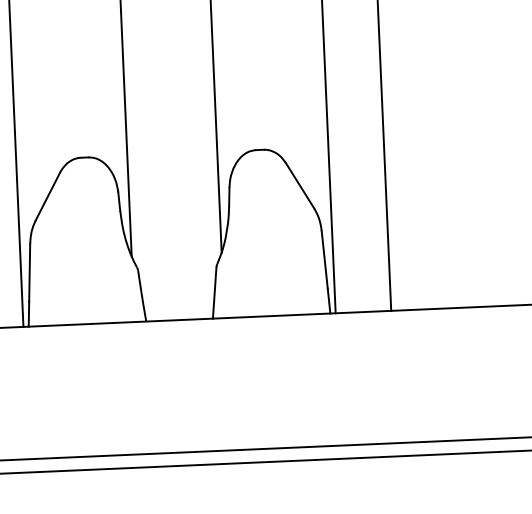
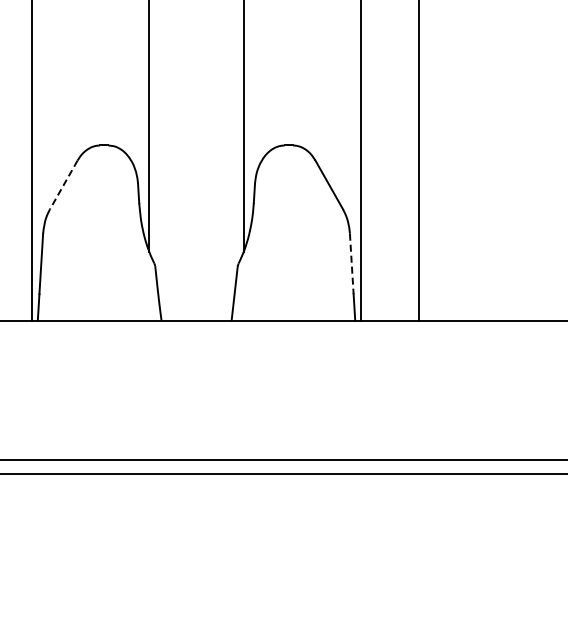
line: (47, 196) -> (63, 184), solid -> dashed
line: (324, 260) -> (351, 264), solid -> dashed

